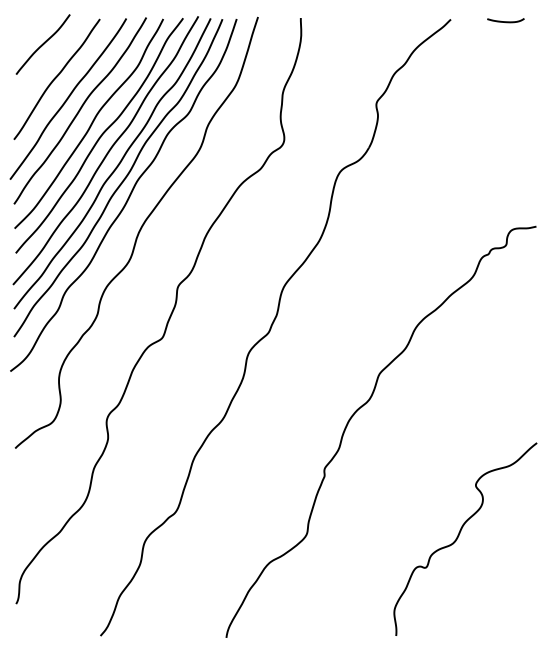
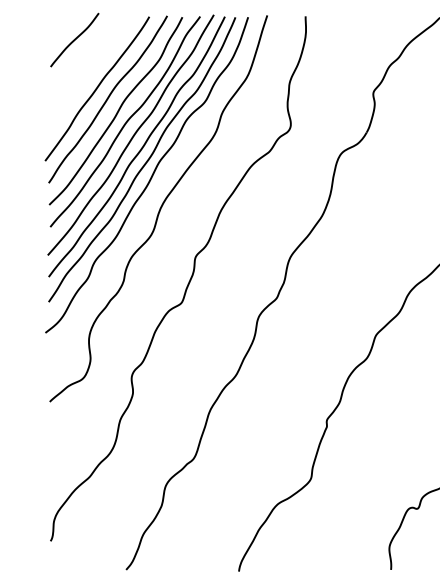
curve: (56, 78) -> (86, 70), removed

